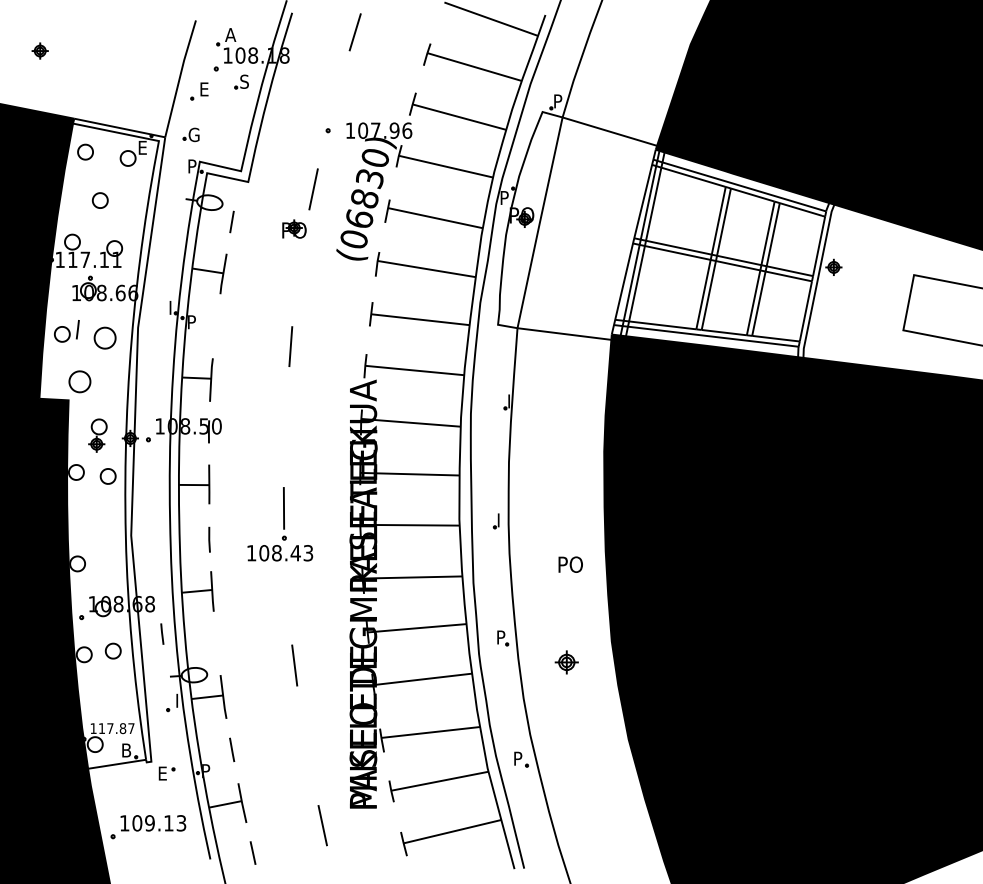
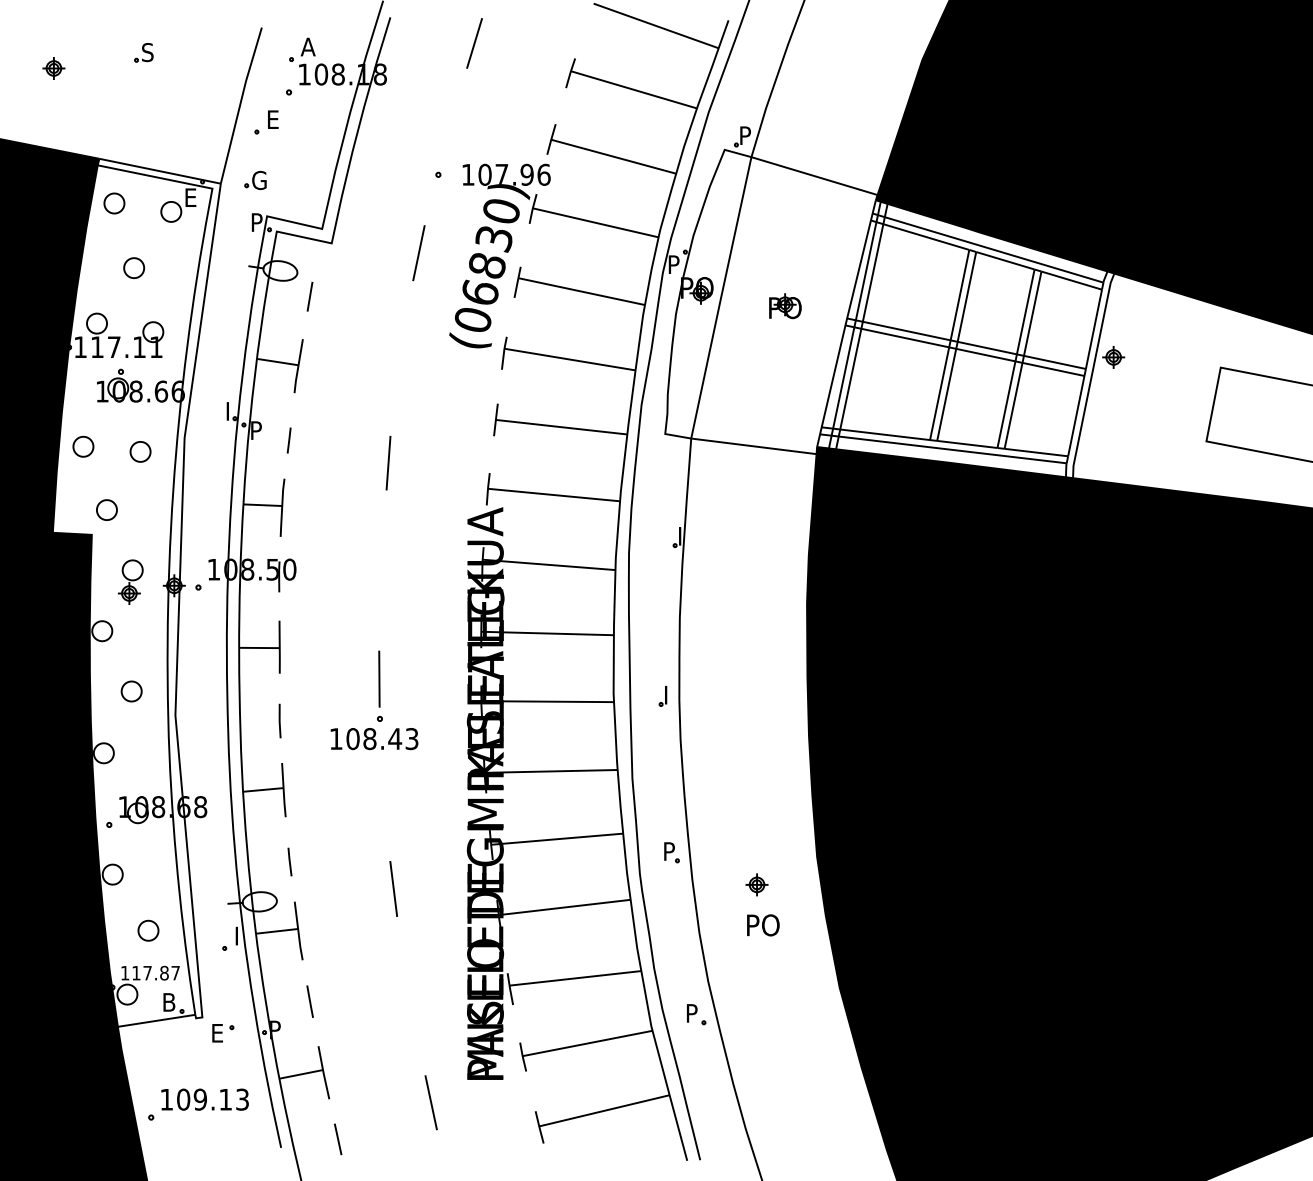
part: (241, 81) -> (143, 52), moved
part: (294, 229) -> (785, 306), moved
line: (77, 329) -> (288, 440), moved
part: (105, 337) -> (140, 451), size x0.71
part: (79, 381) -> (106, 509), size x0.71
part: (108, 476) -> (131, 691), moved
text: (570, 564) -> (763, 925), moved
line: (161, 633) -> (289, 861), moved
part: (113, 650) -> (148, 930), moved
part: (566, 662) -> (756, 884), size x0.71

